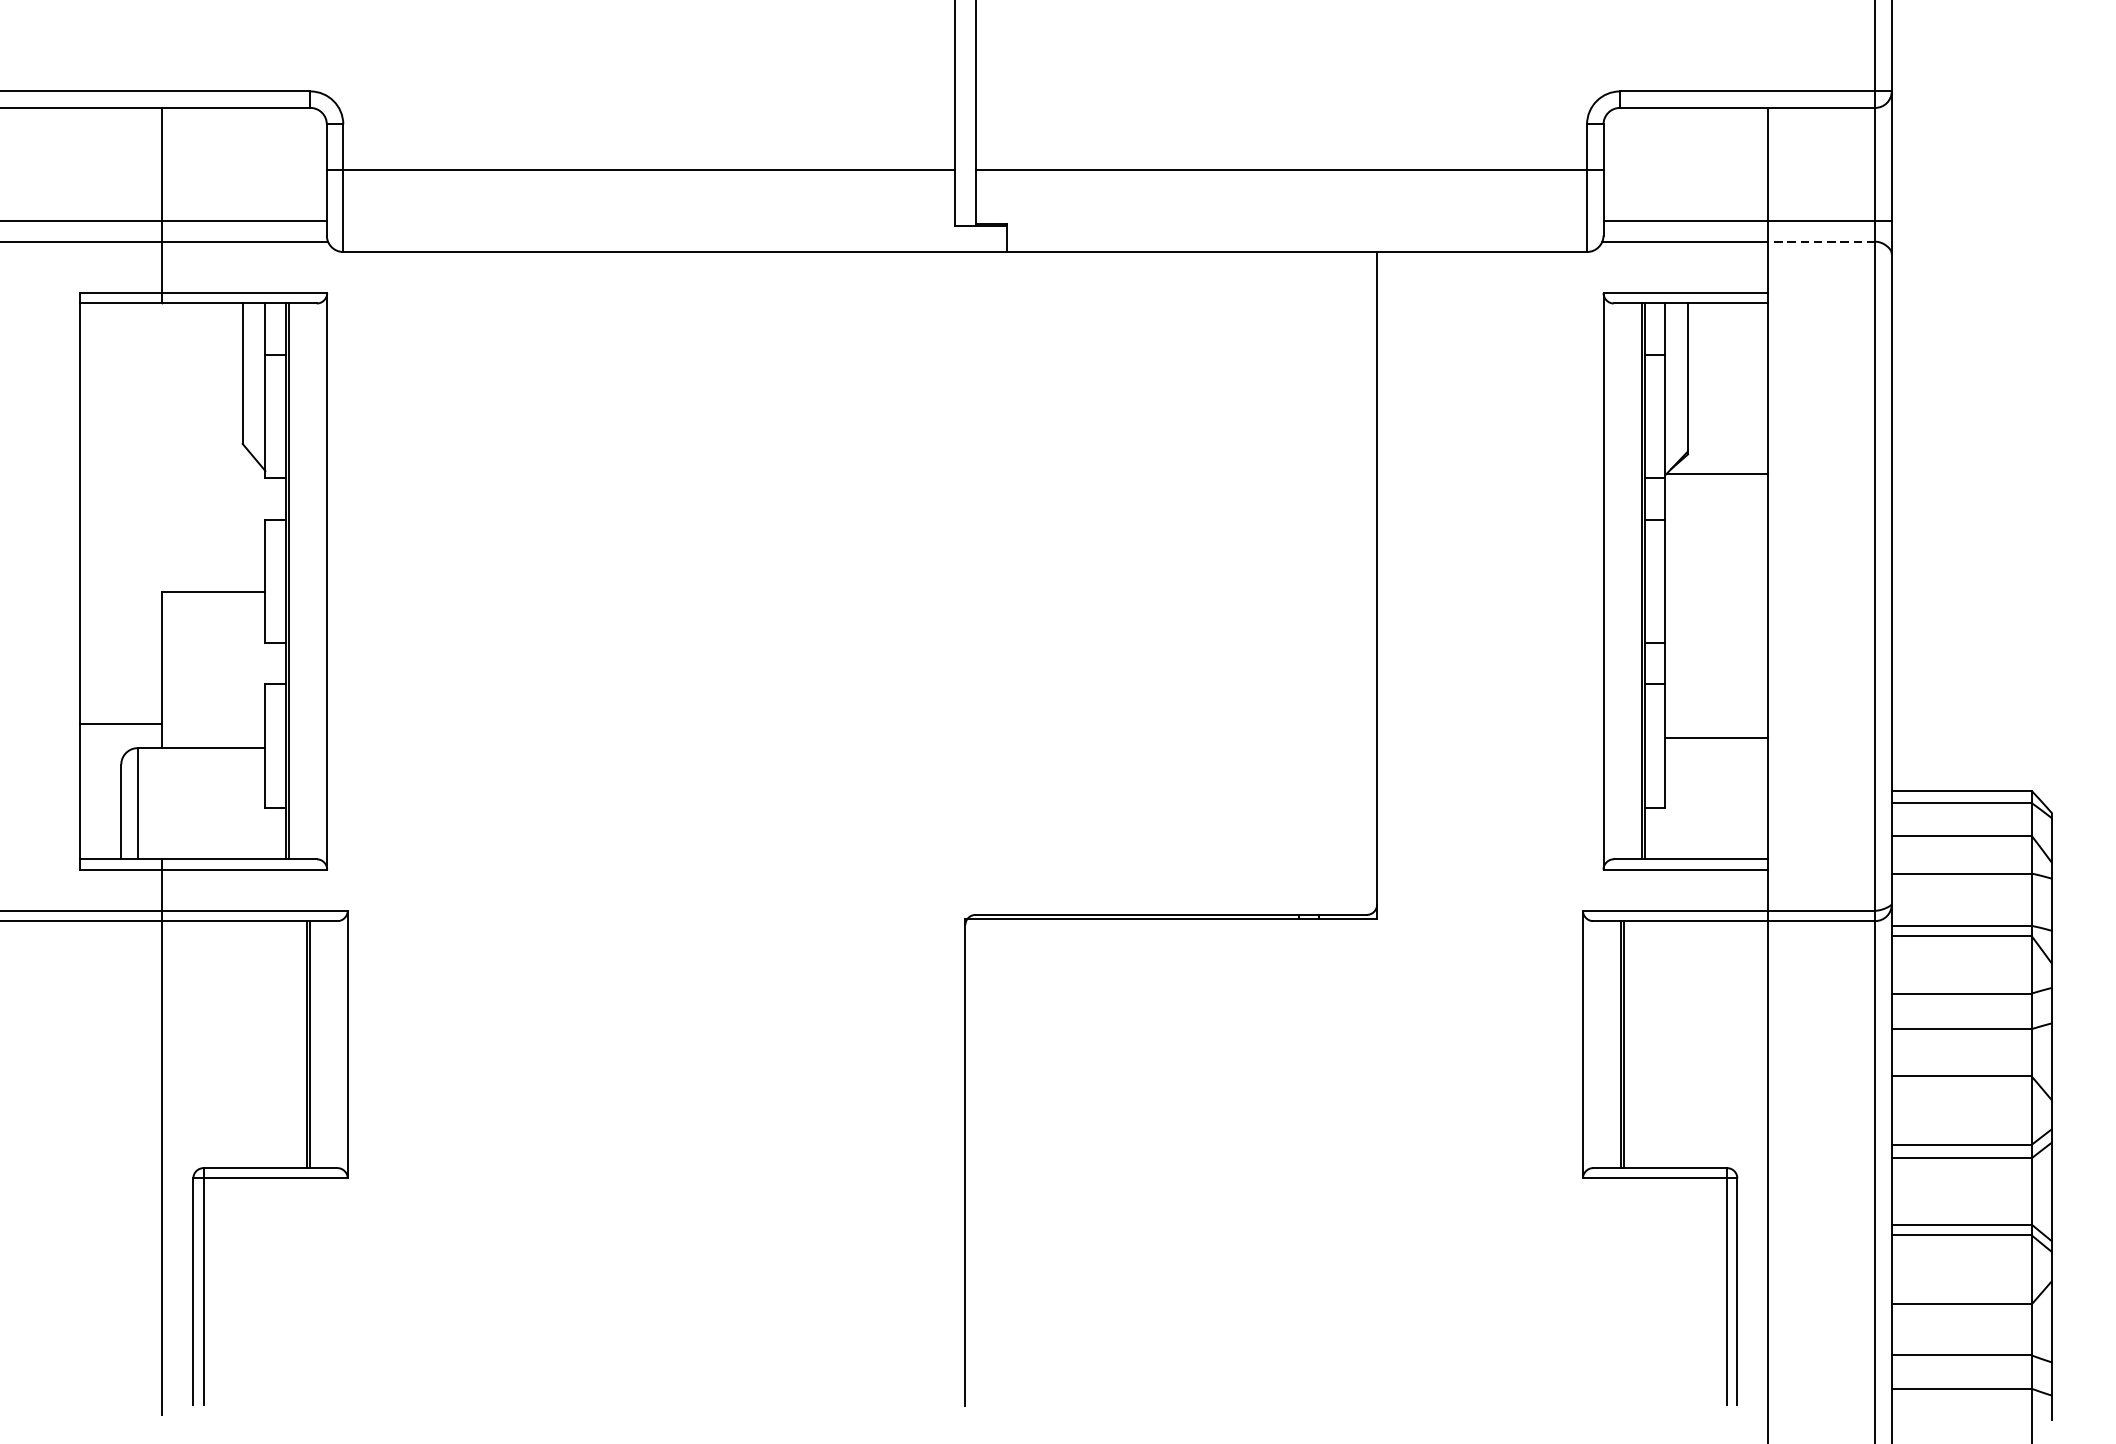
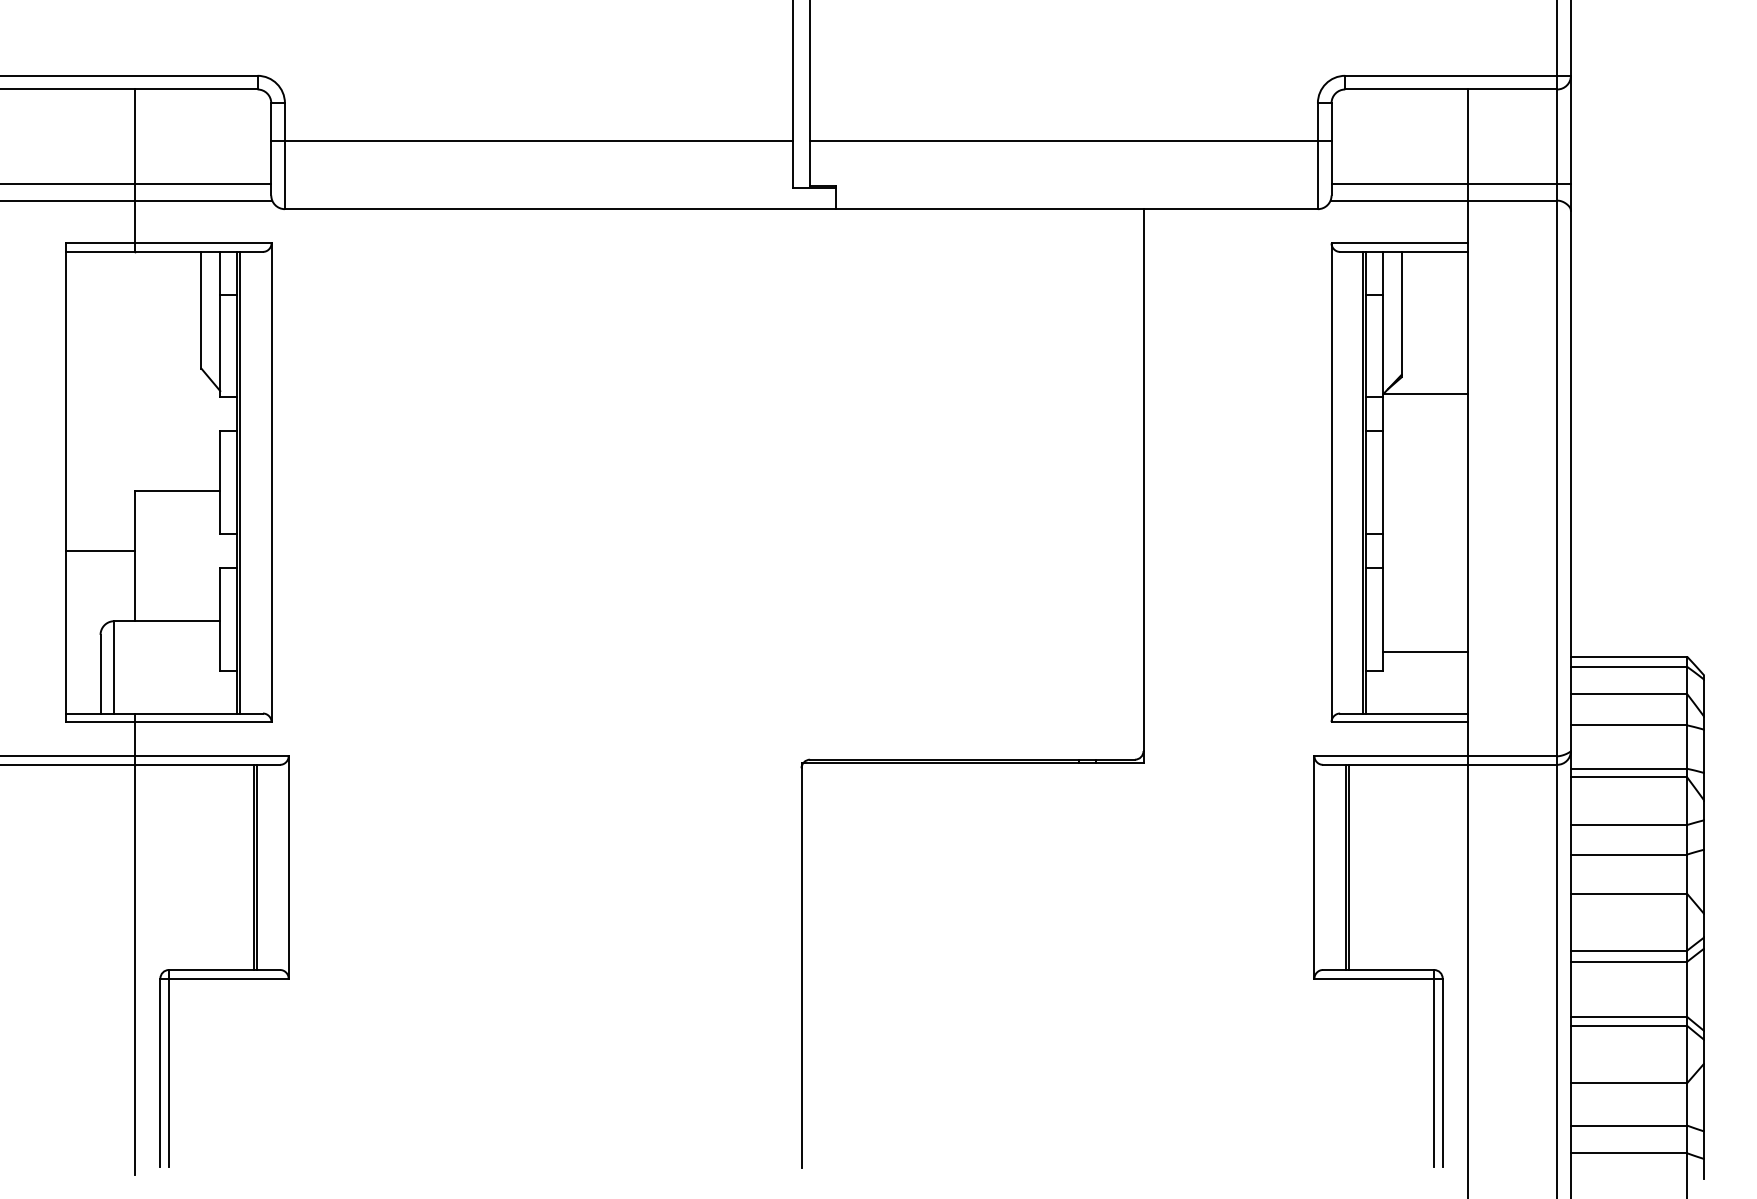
line: (1821, 241) -> (1512, 200), dashed -> solid
line: (121, 724) -> (100, 551), moved
line: (1716, 737) -> (1425, 651), moved

